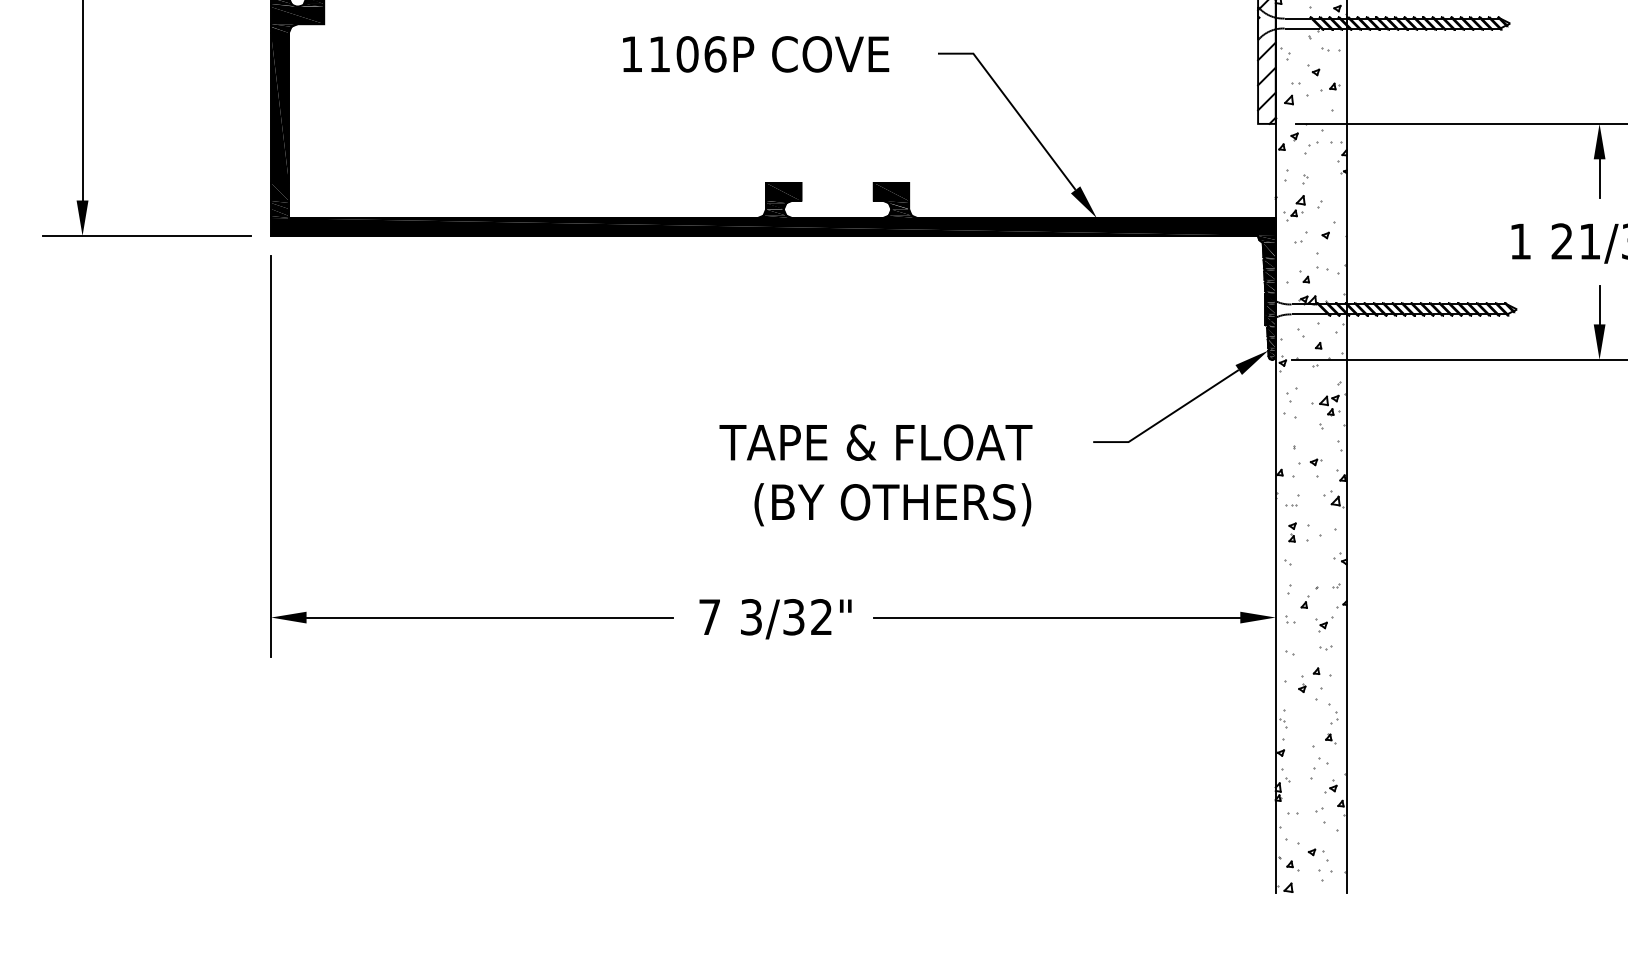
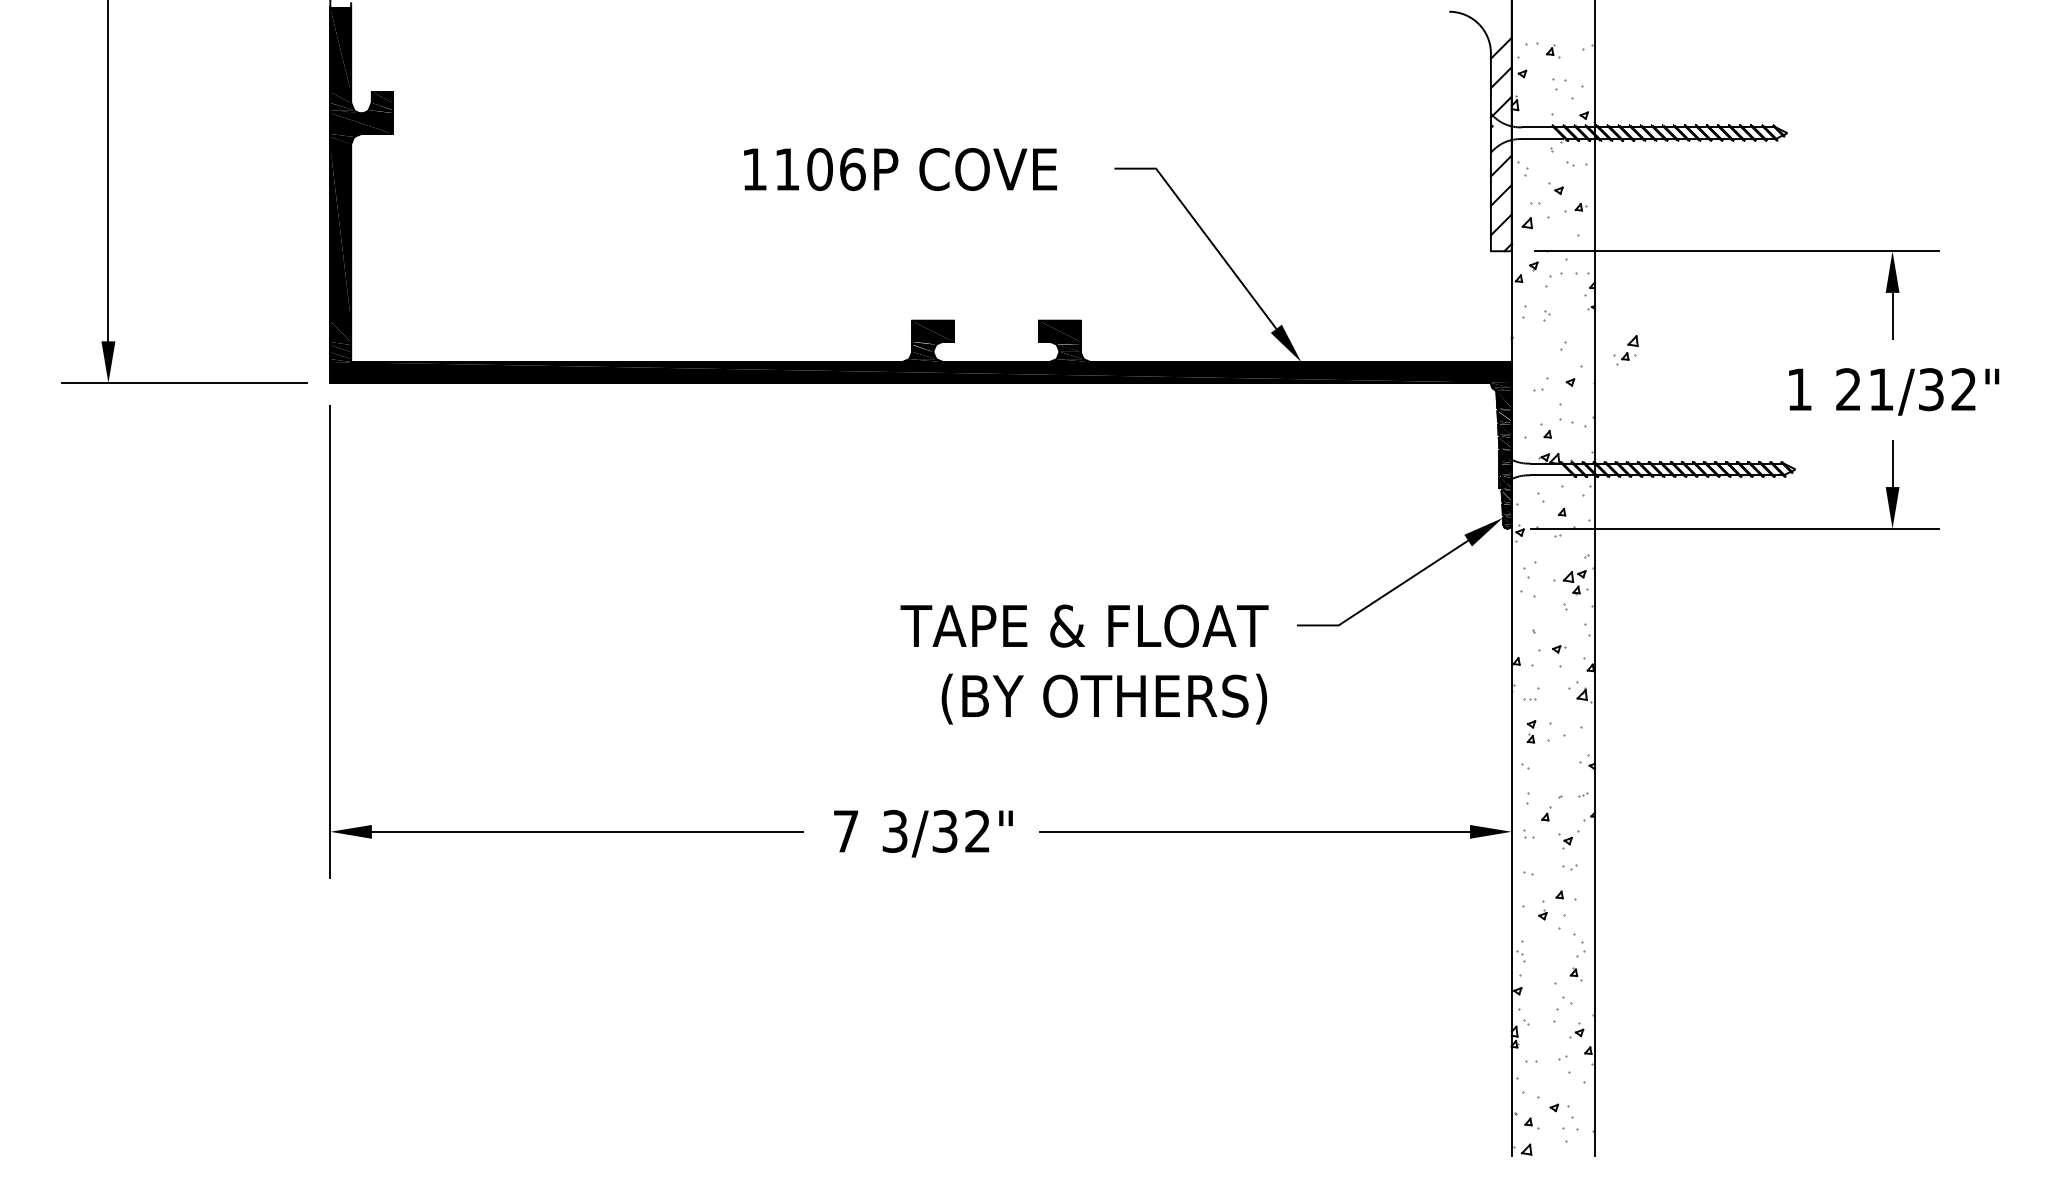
part: (1294, 208) -> (1625, 350), moved
text: (875, 475) -> (1084, 664), moved

